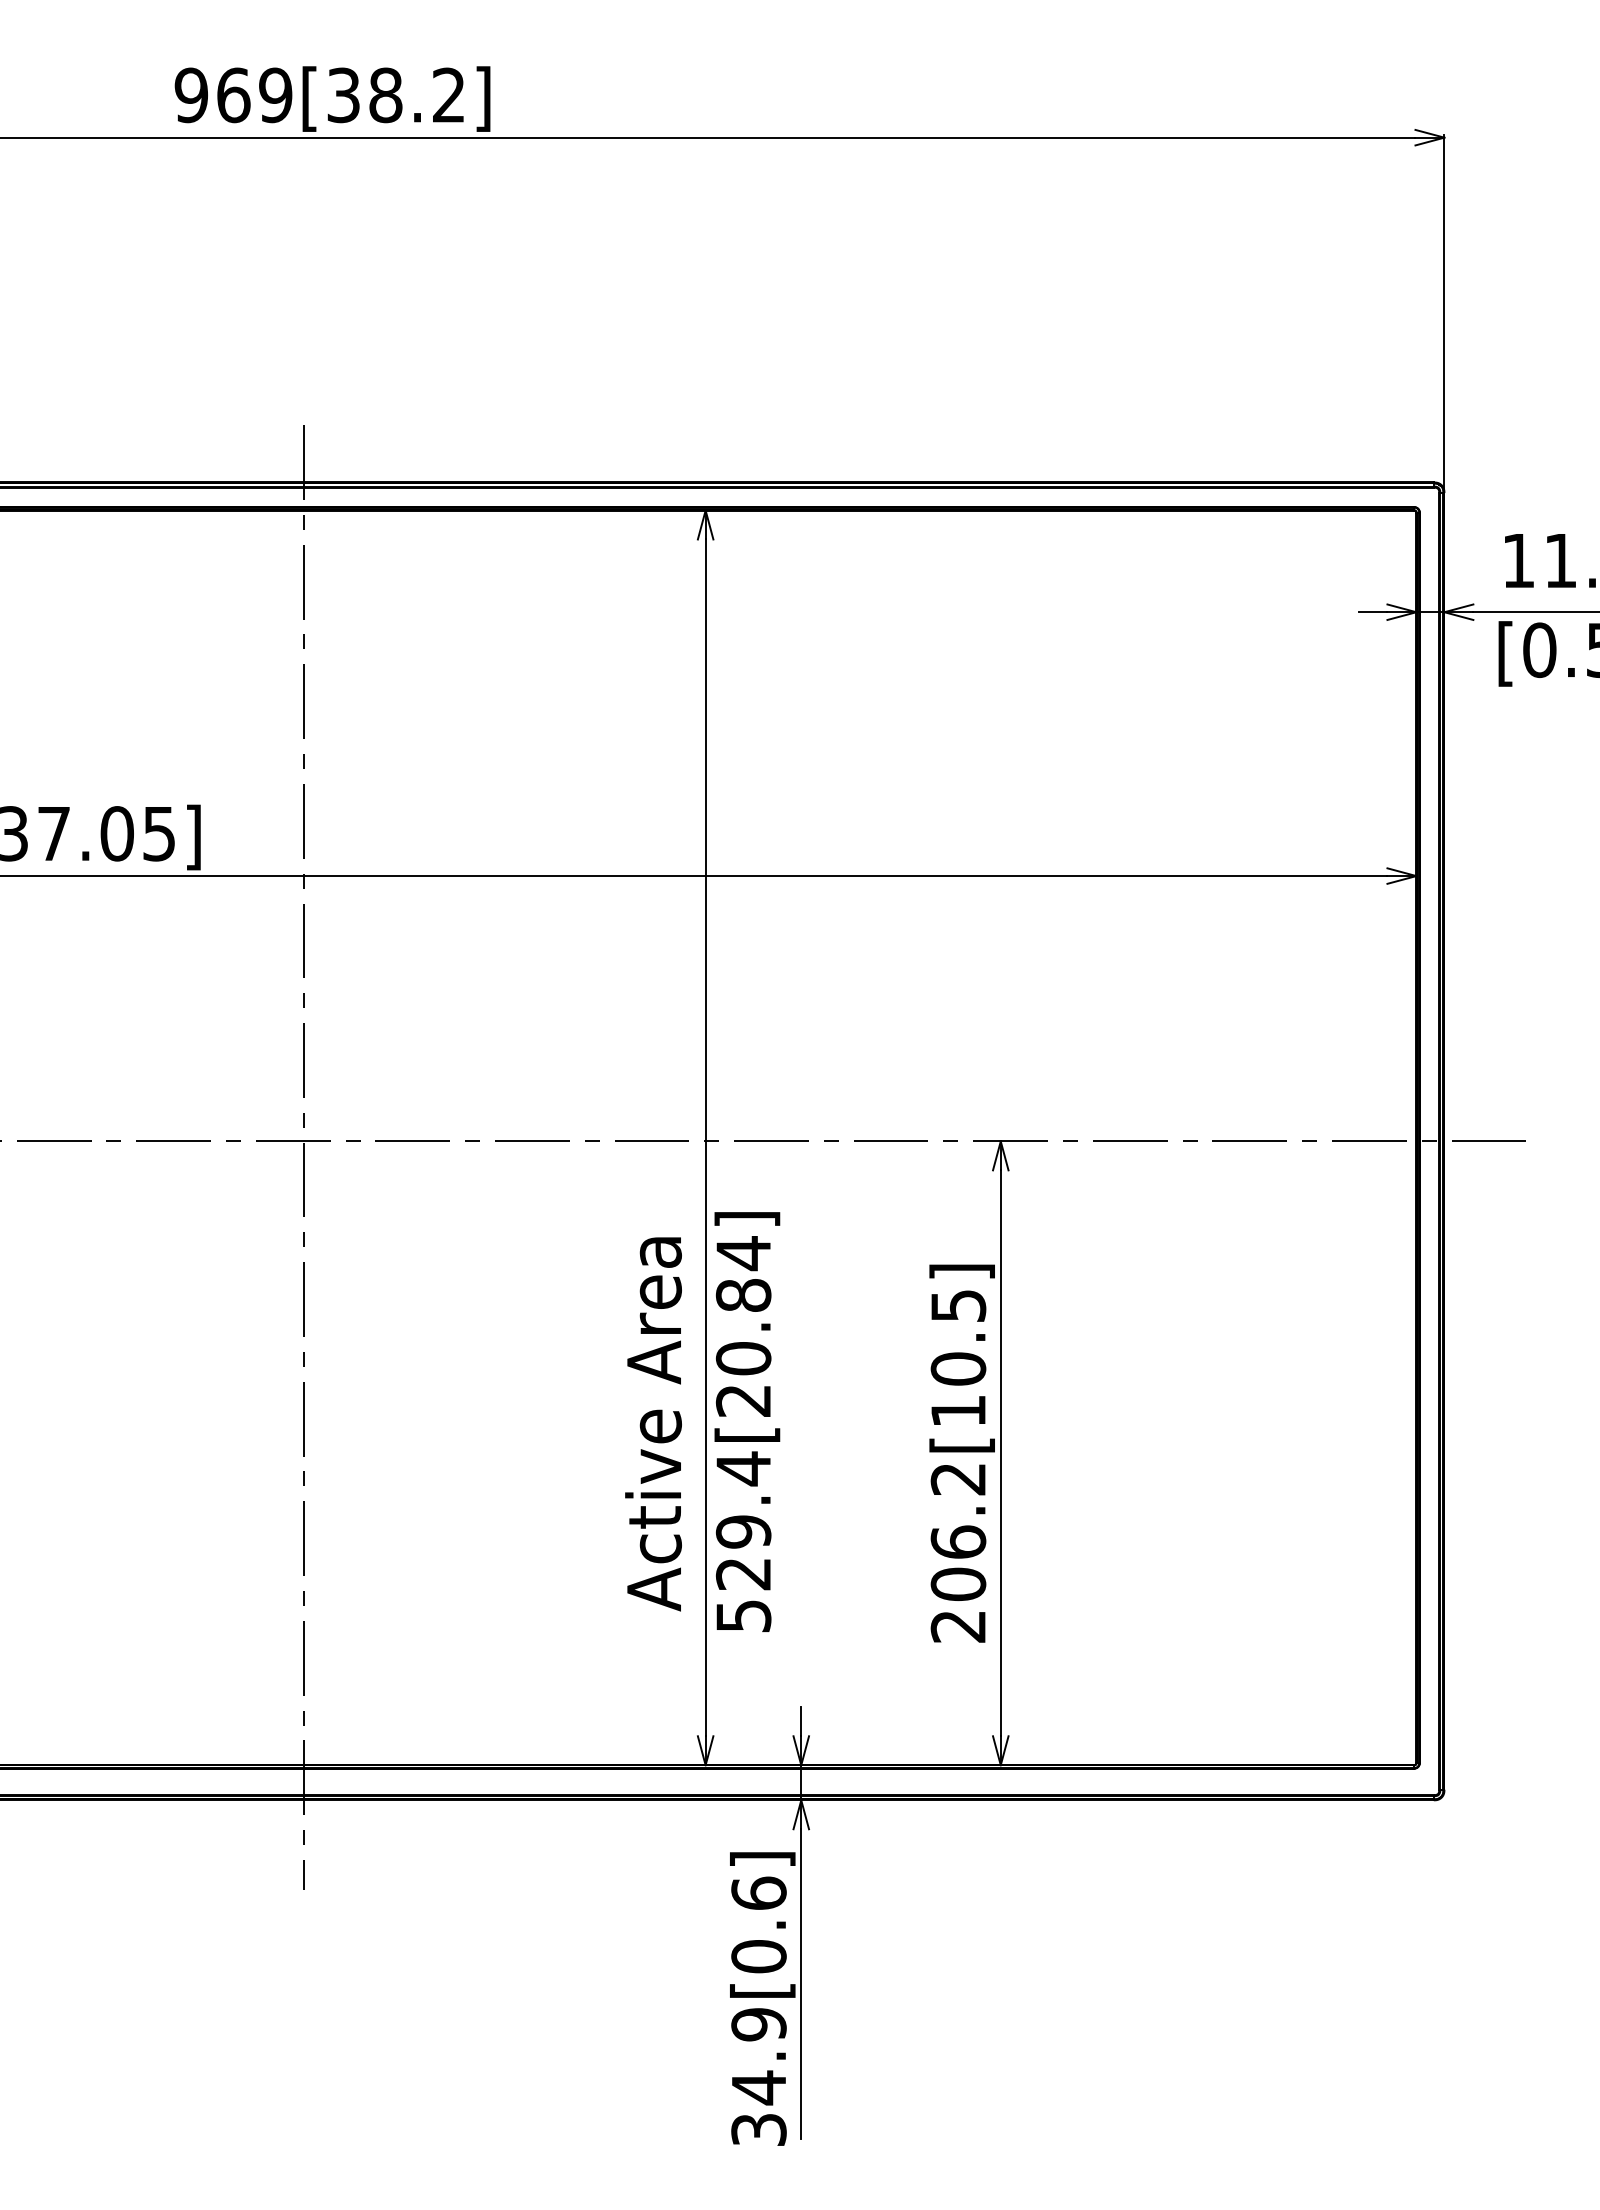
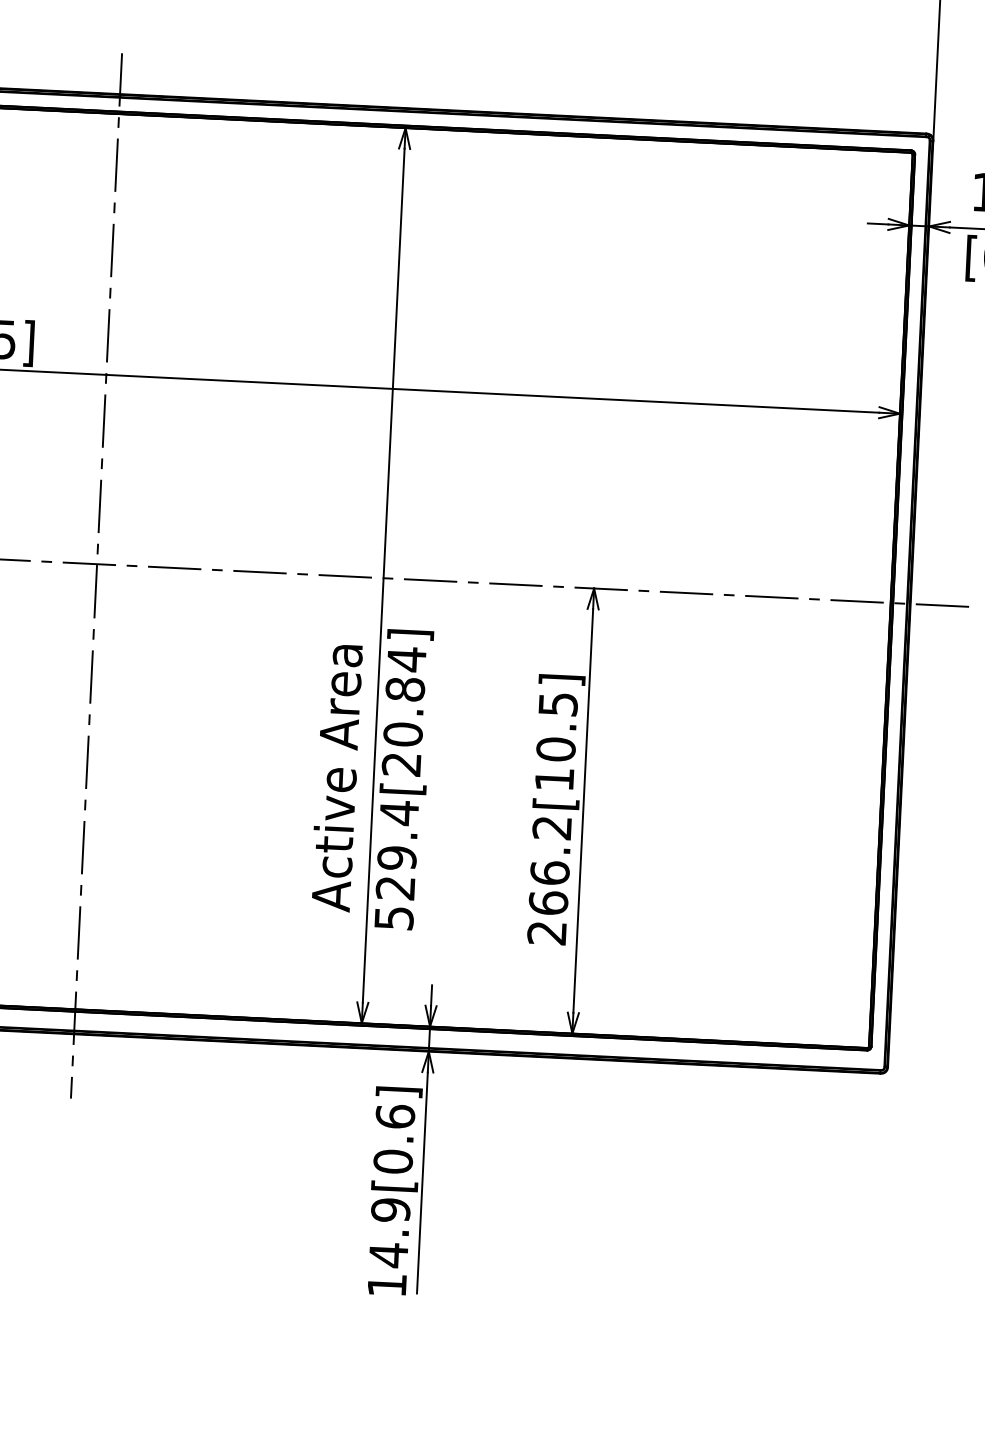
text: (958, 1584) -> (548, 903), 206.2[10.5] -> 266.2[10.5]
text: (758, 2129) -> (386, 1285), 34.9[0.6] -> 14.9[0.6]

